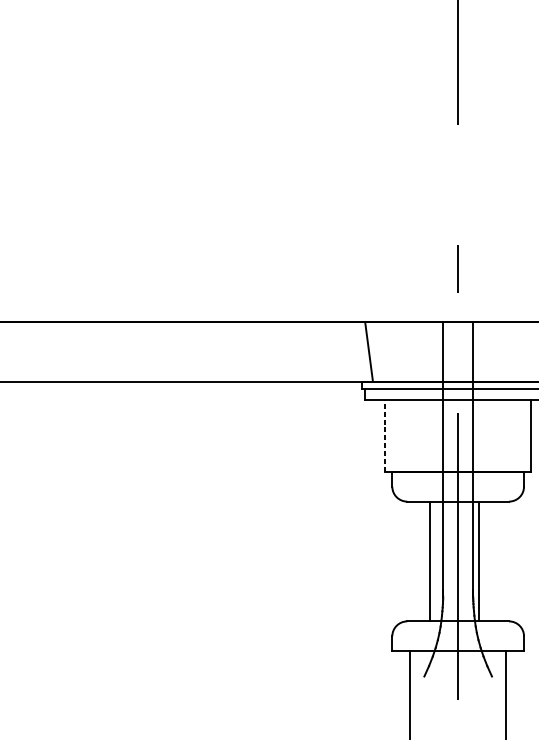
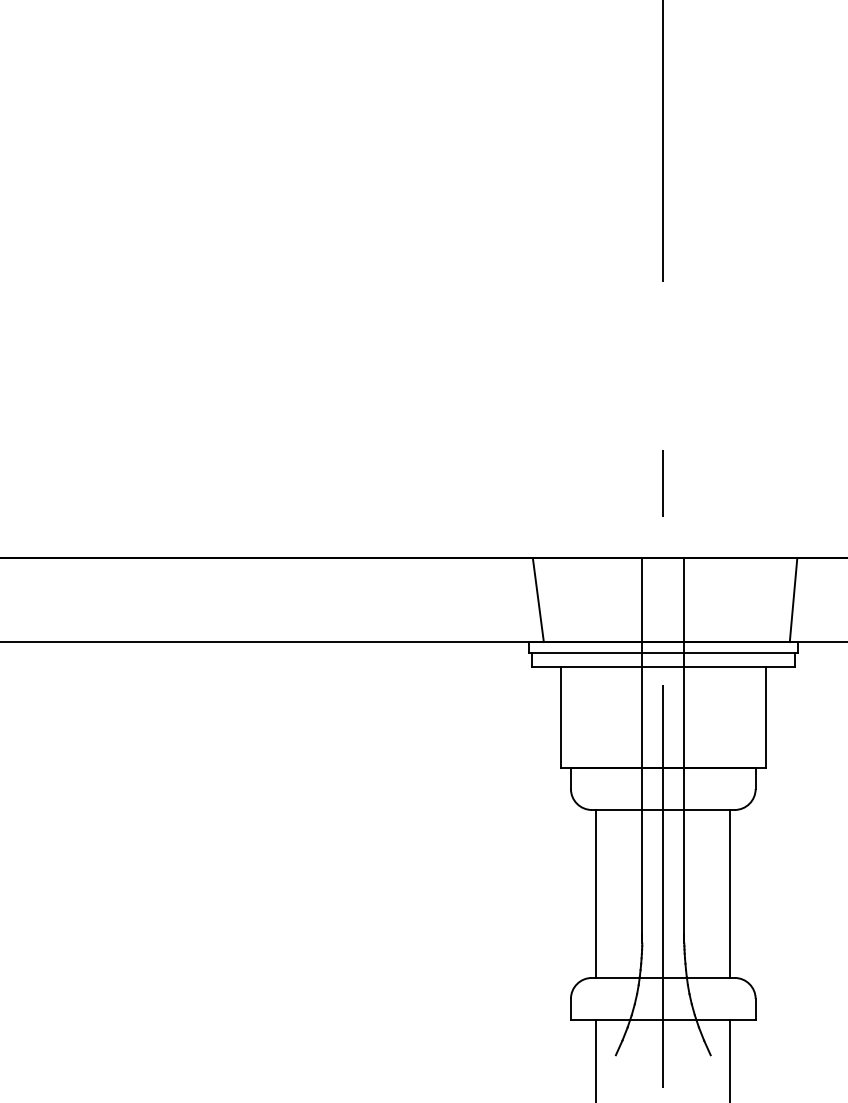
line: (385, 435) -> (561, 717), dashed -> solid
line: (430, 561) -> (596, 893), moved
line: (479, 561) -> (730, 893), moved

